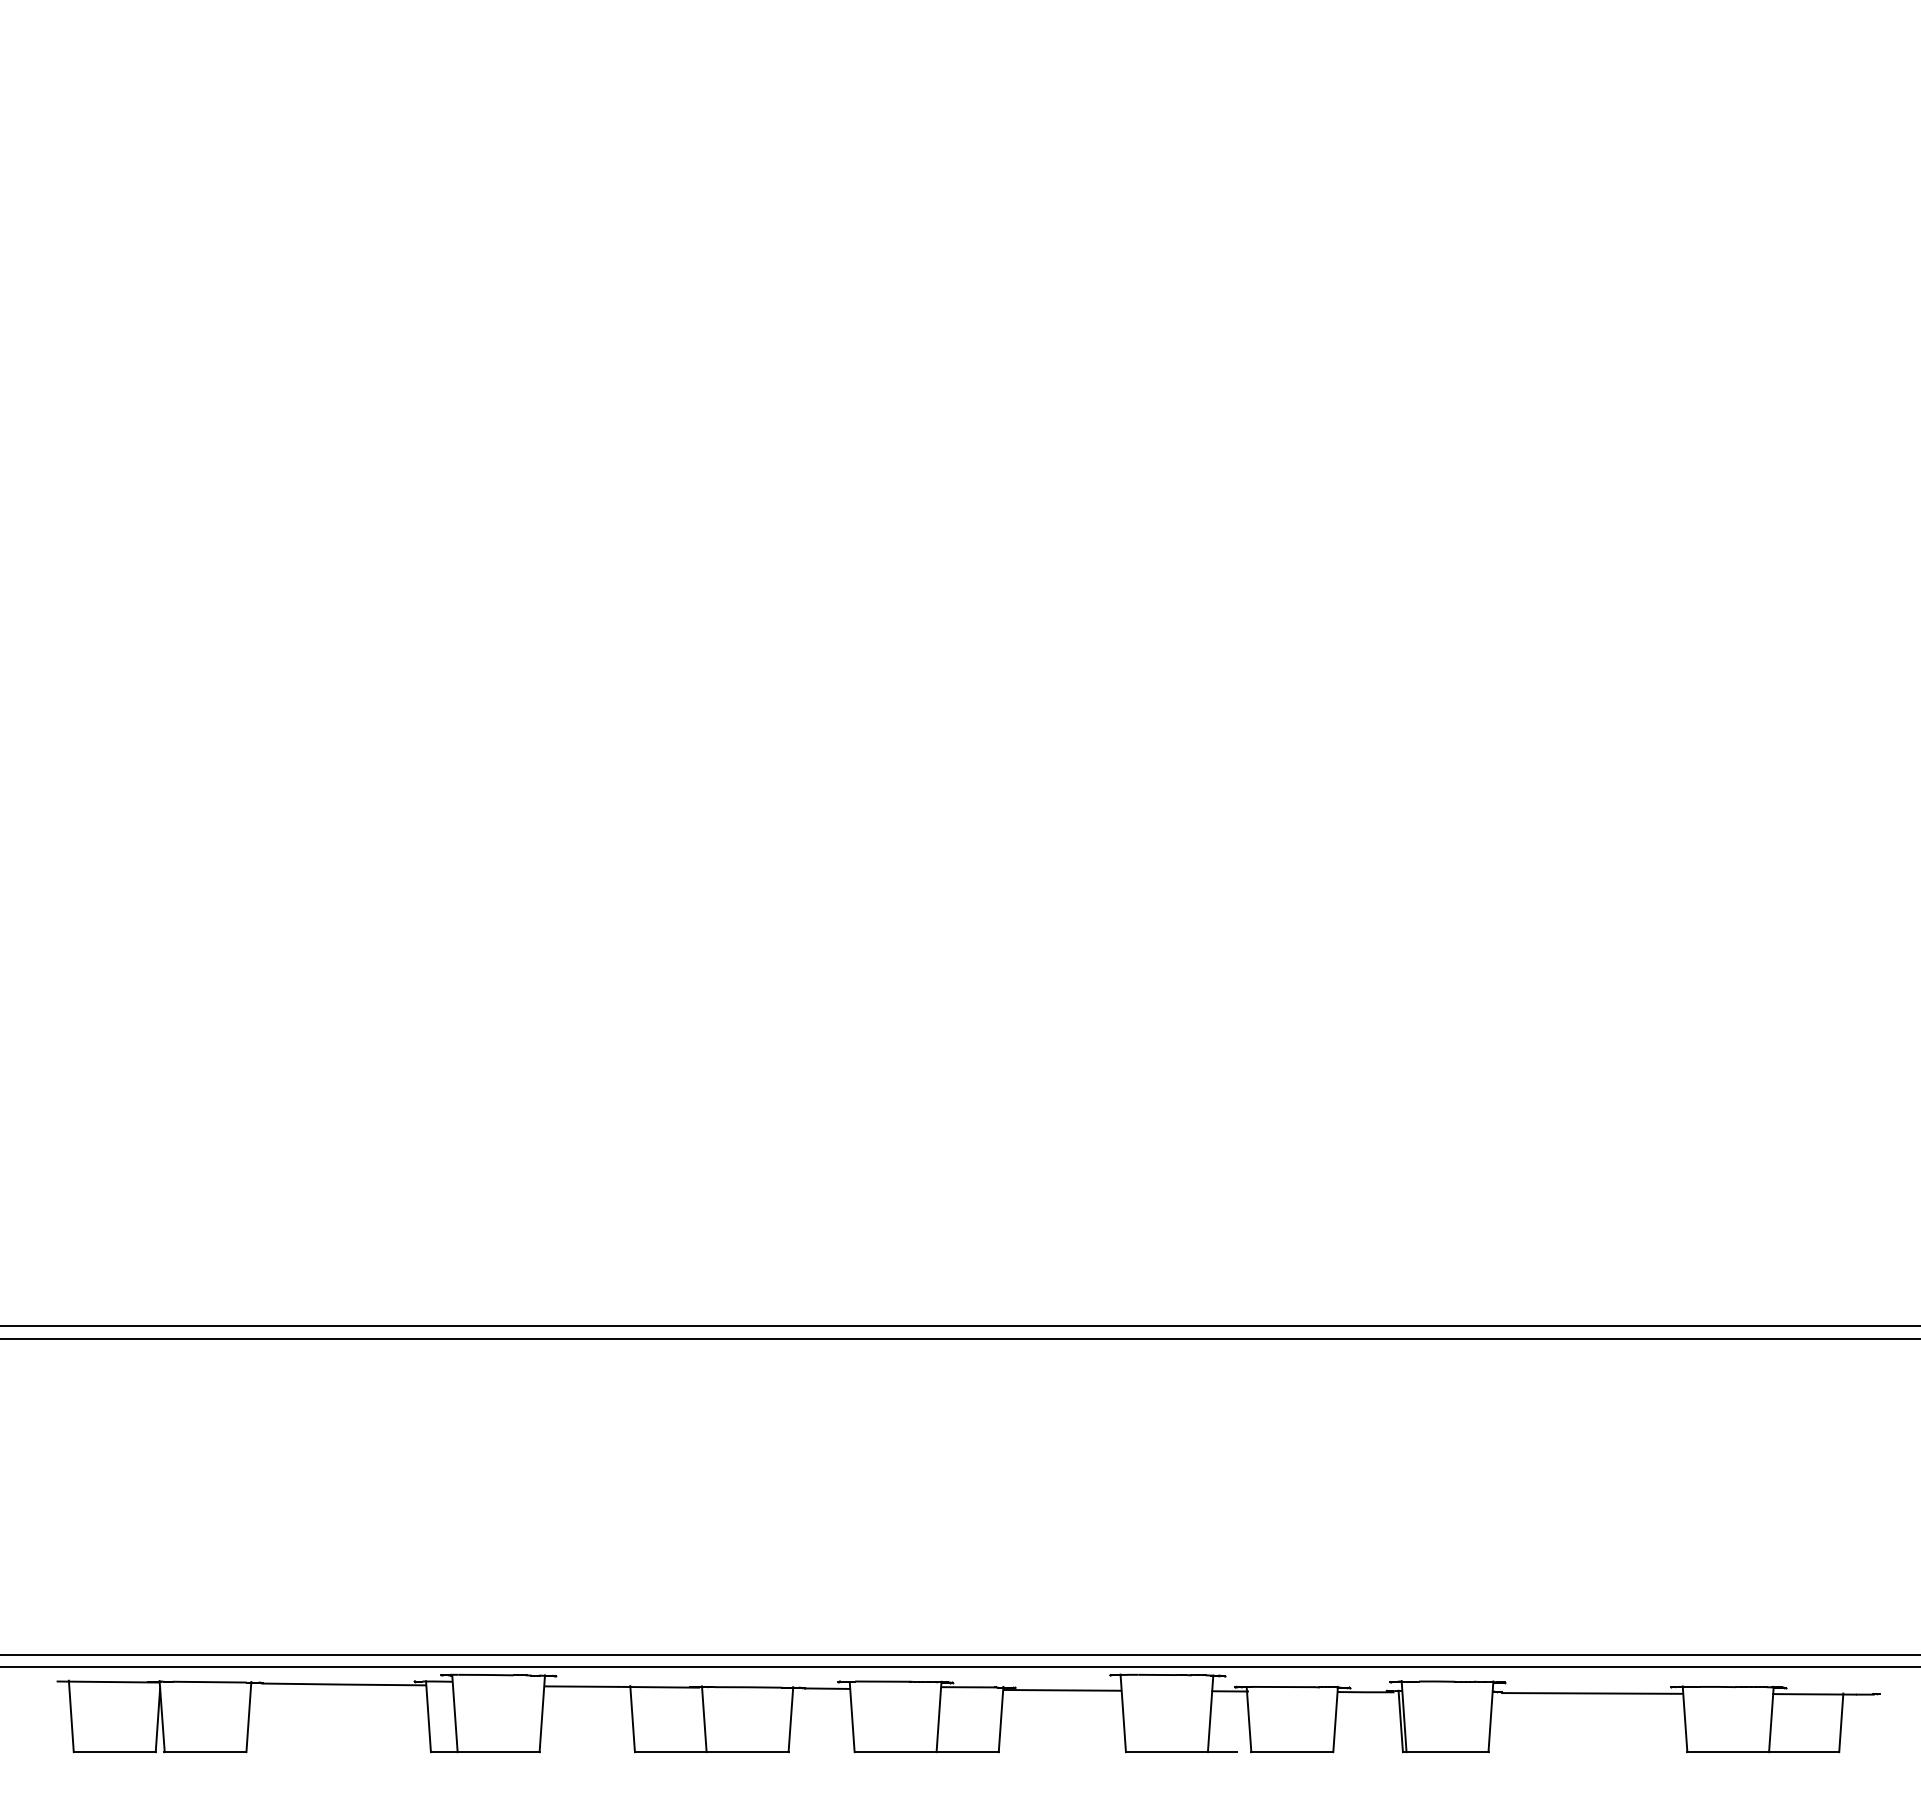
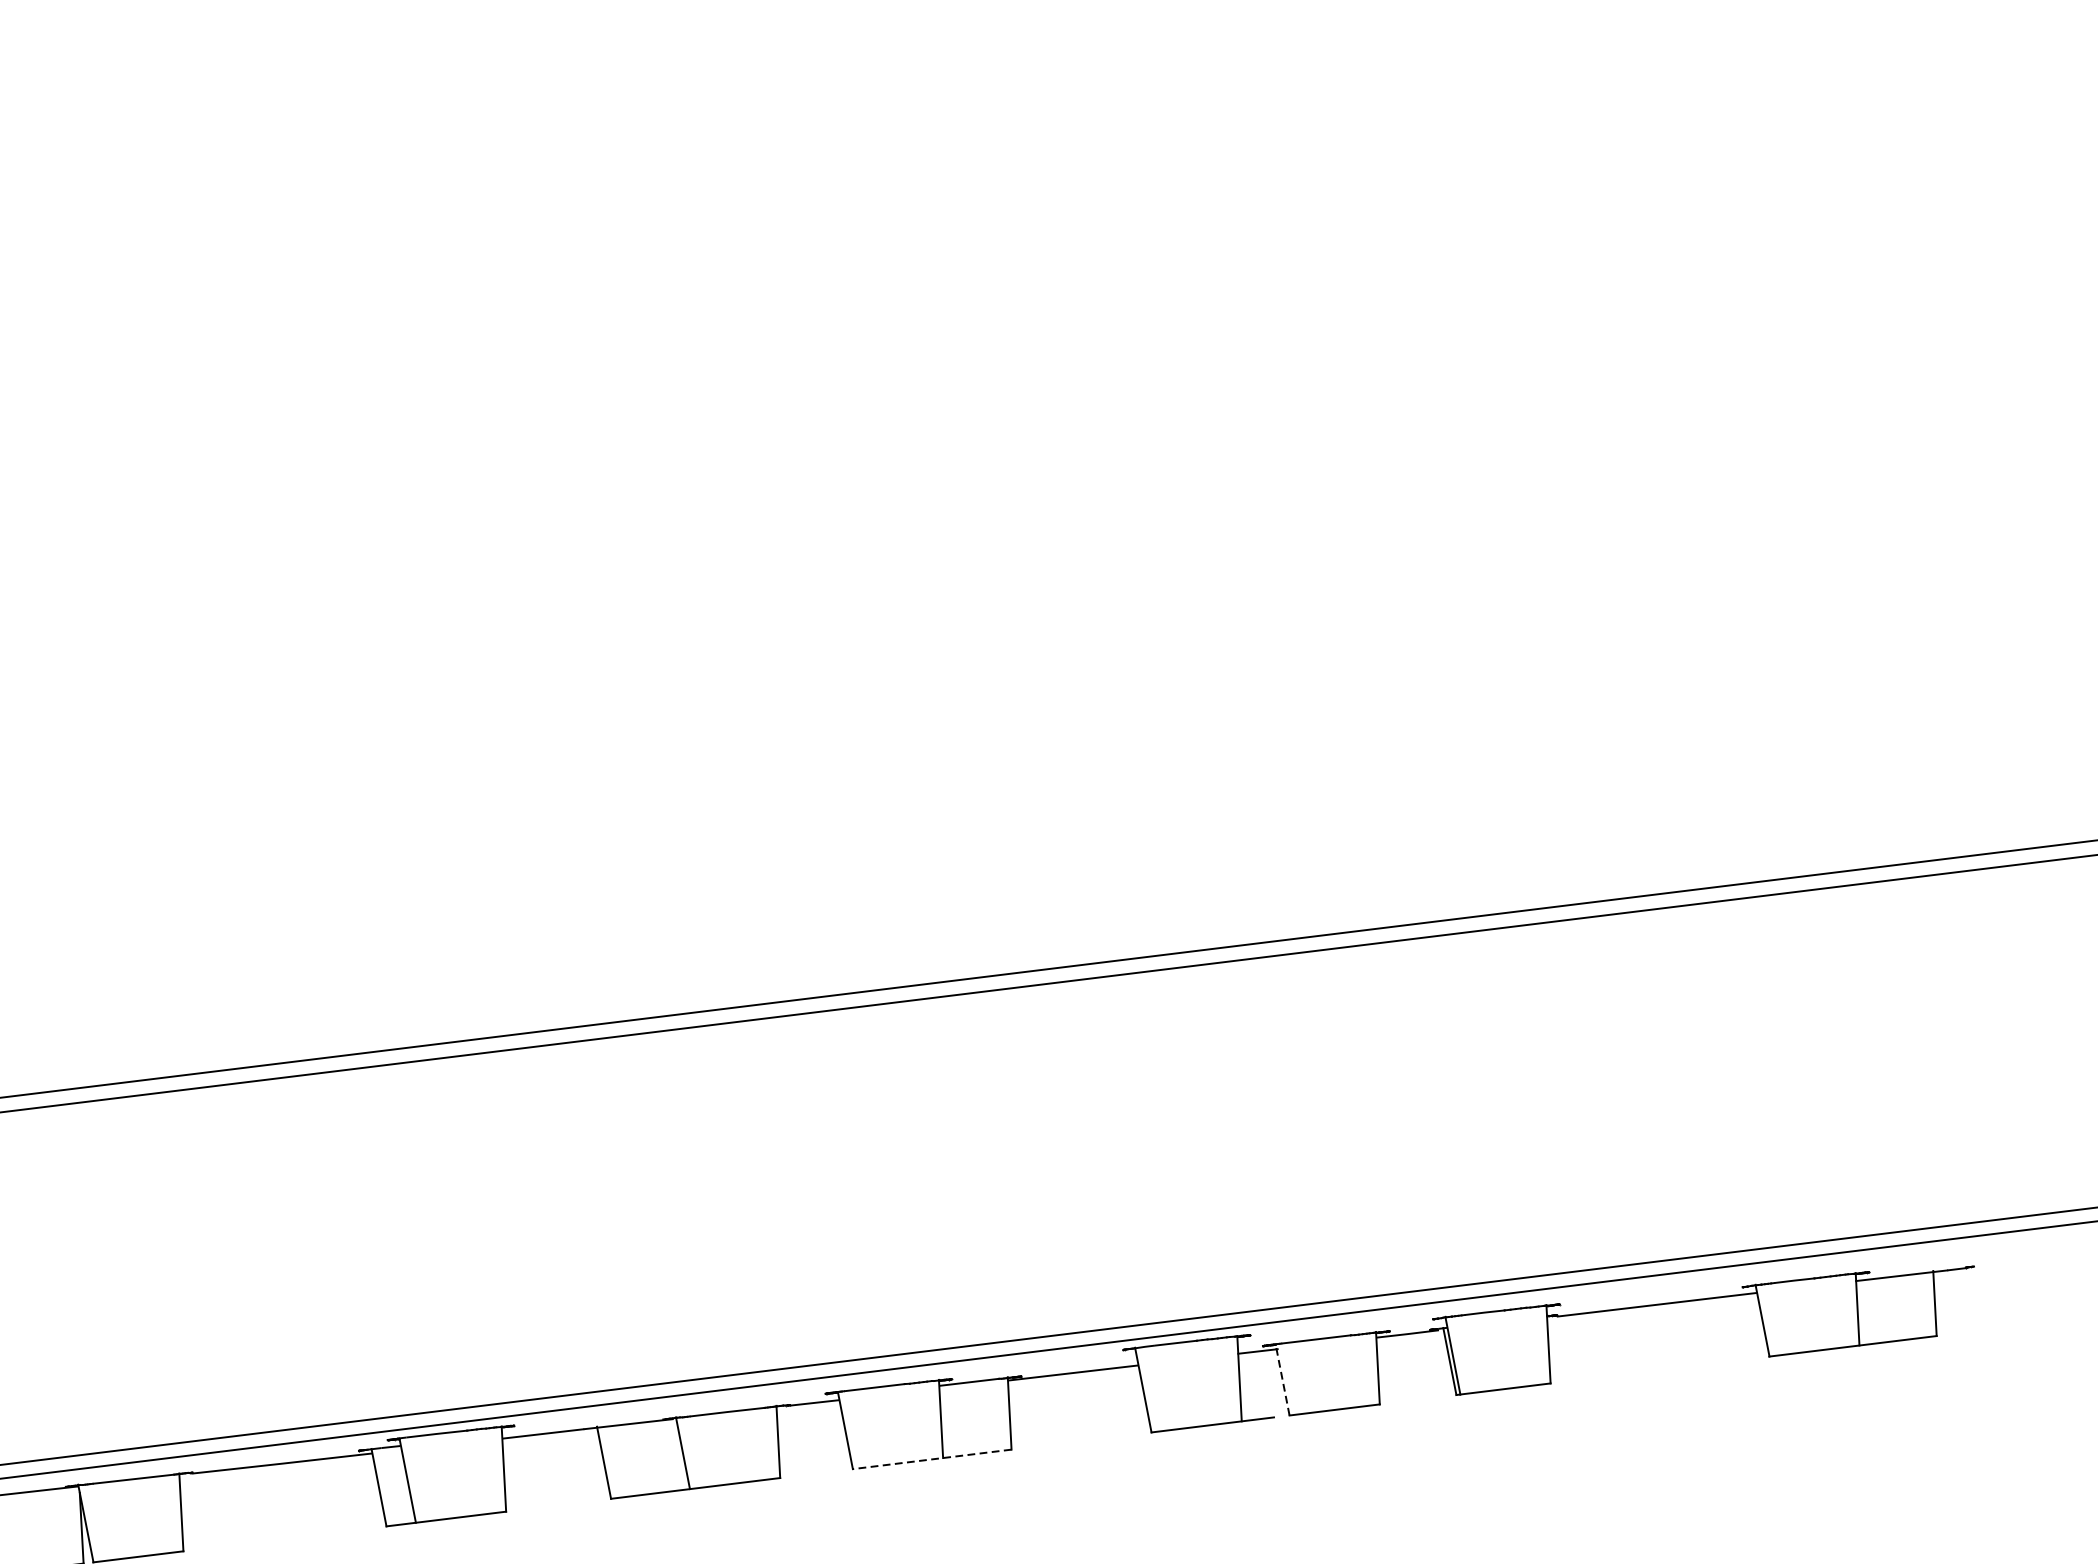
line: (1249, 1719) -> (1283, 1379), solid -> dashed
line: (926, 1752) -> (932, 1459), solid -> dashed

